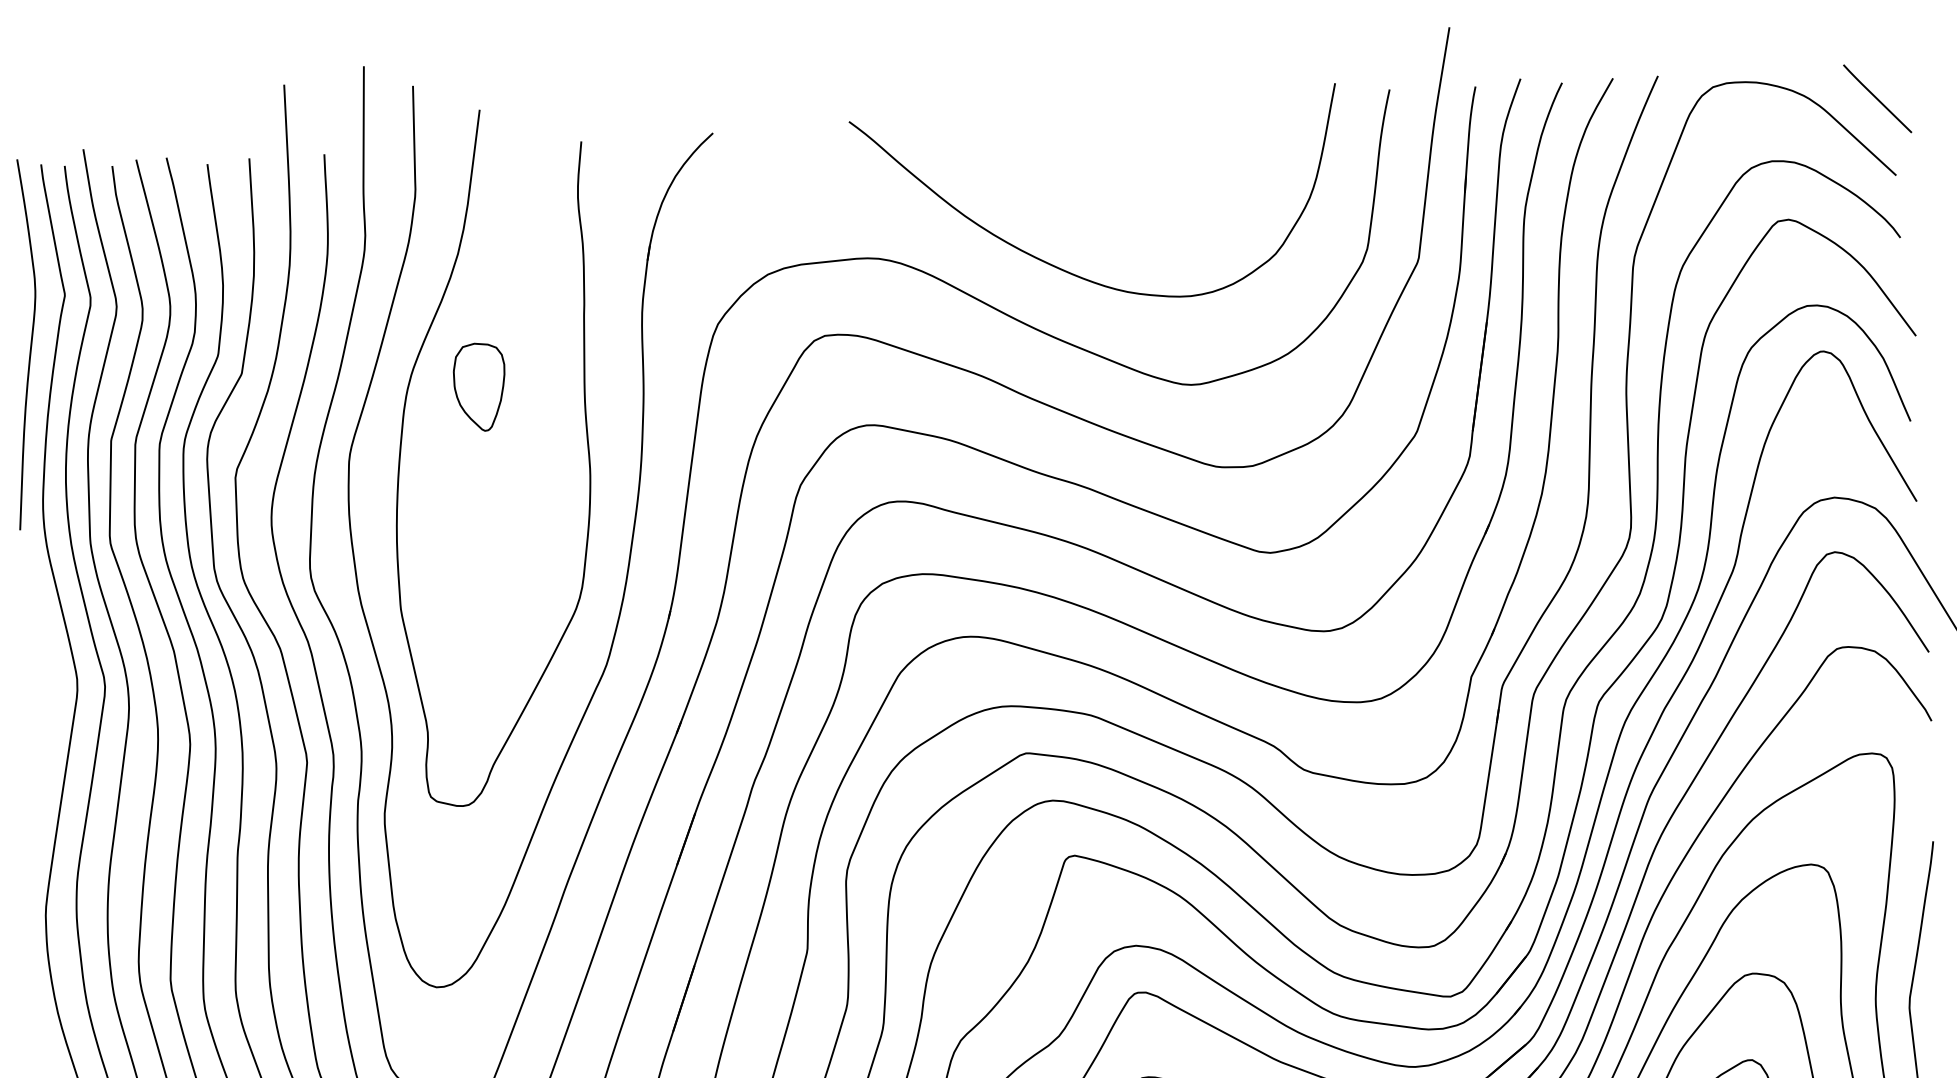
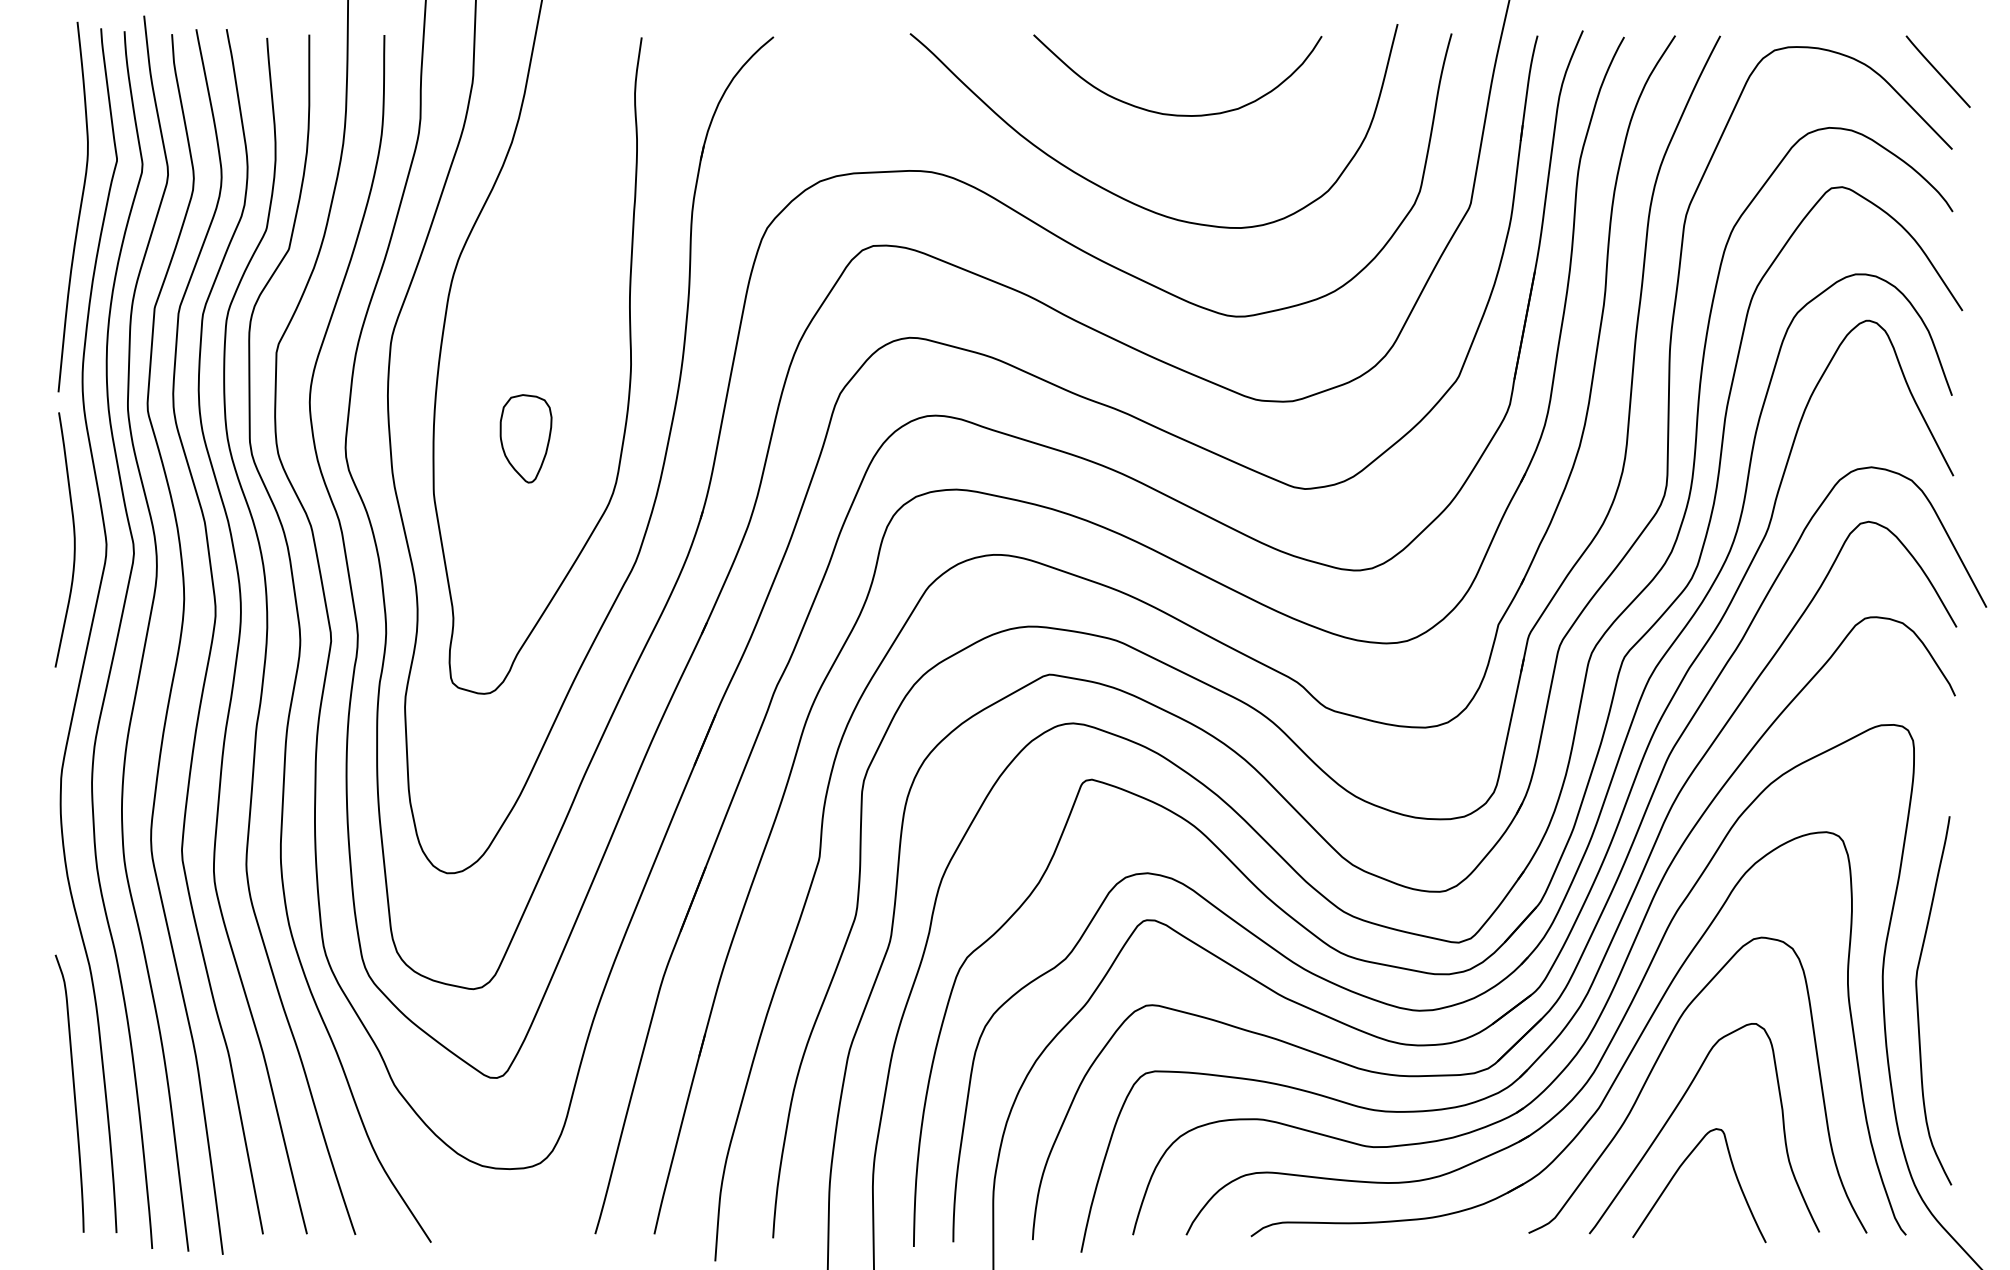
curve: (1112, 186) -> (1169, 113), added
part: (479, 386) -> (525, 438), moved
curve: (43, 676) -> (73, 539), added

